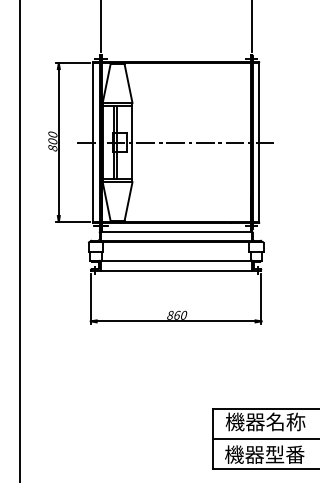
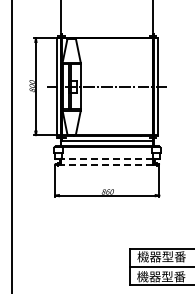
line: (176, 260) -> (107, 158), solid -> dashed
line: (176, 270) -> (107, 164), solid -> dashed
text: (284, 421) -> (173, 256), 機器名称 -> 機器型番

